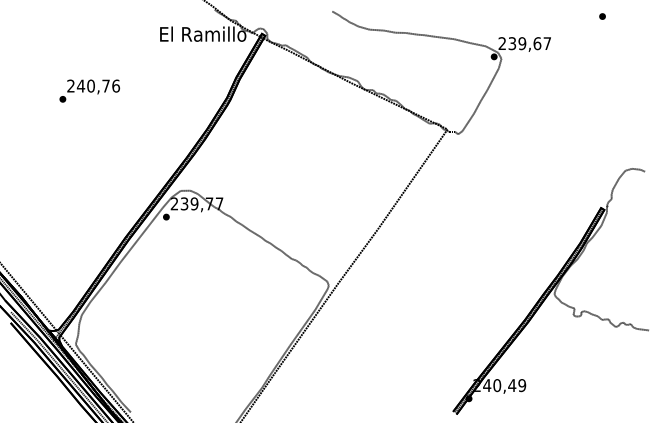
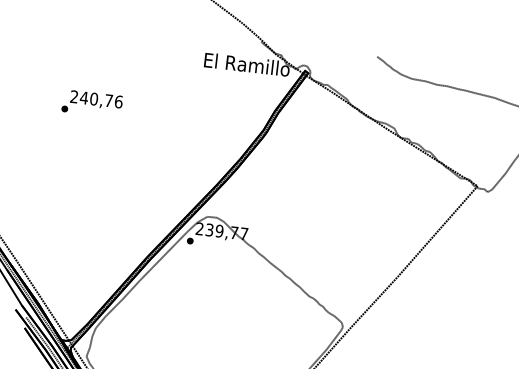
text: (89, 90) -> (92, 103), moved

